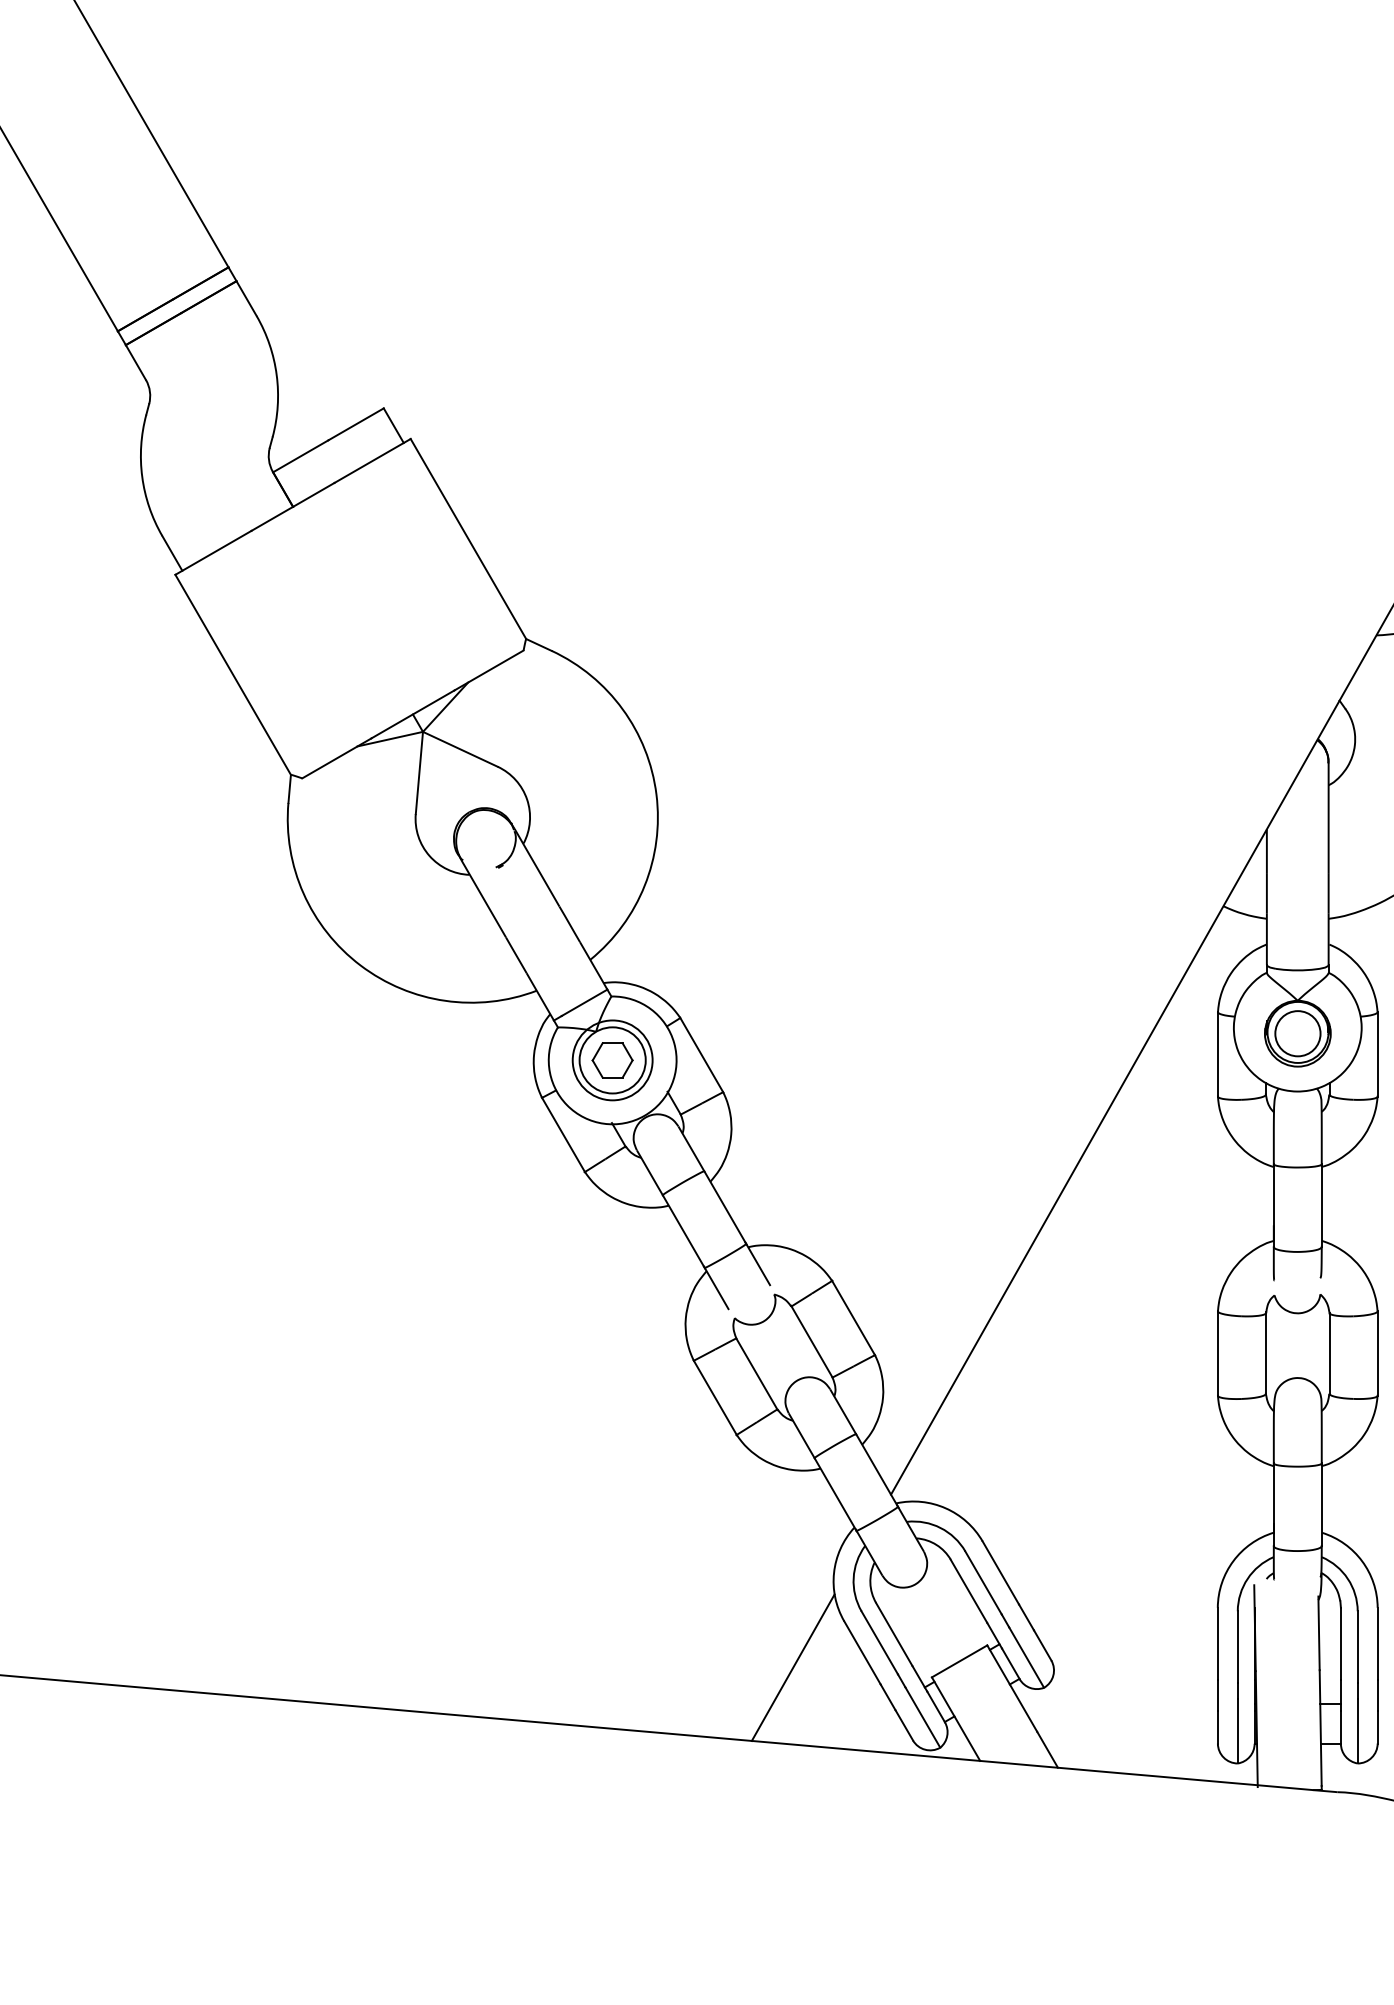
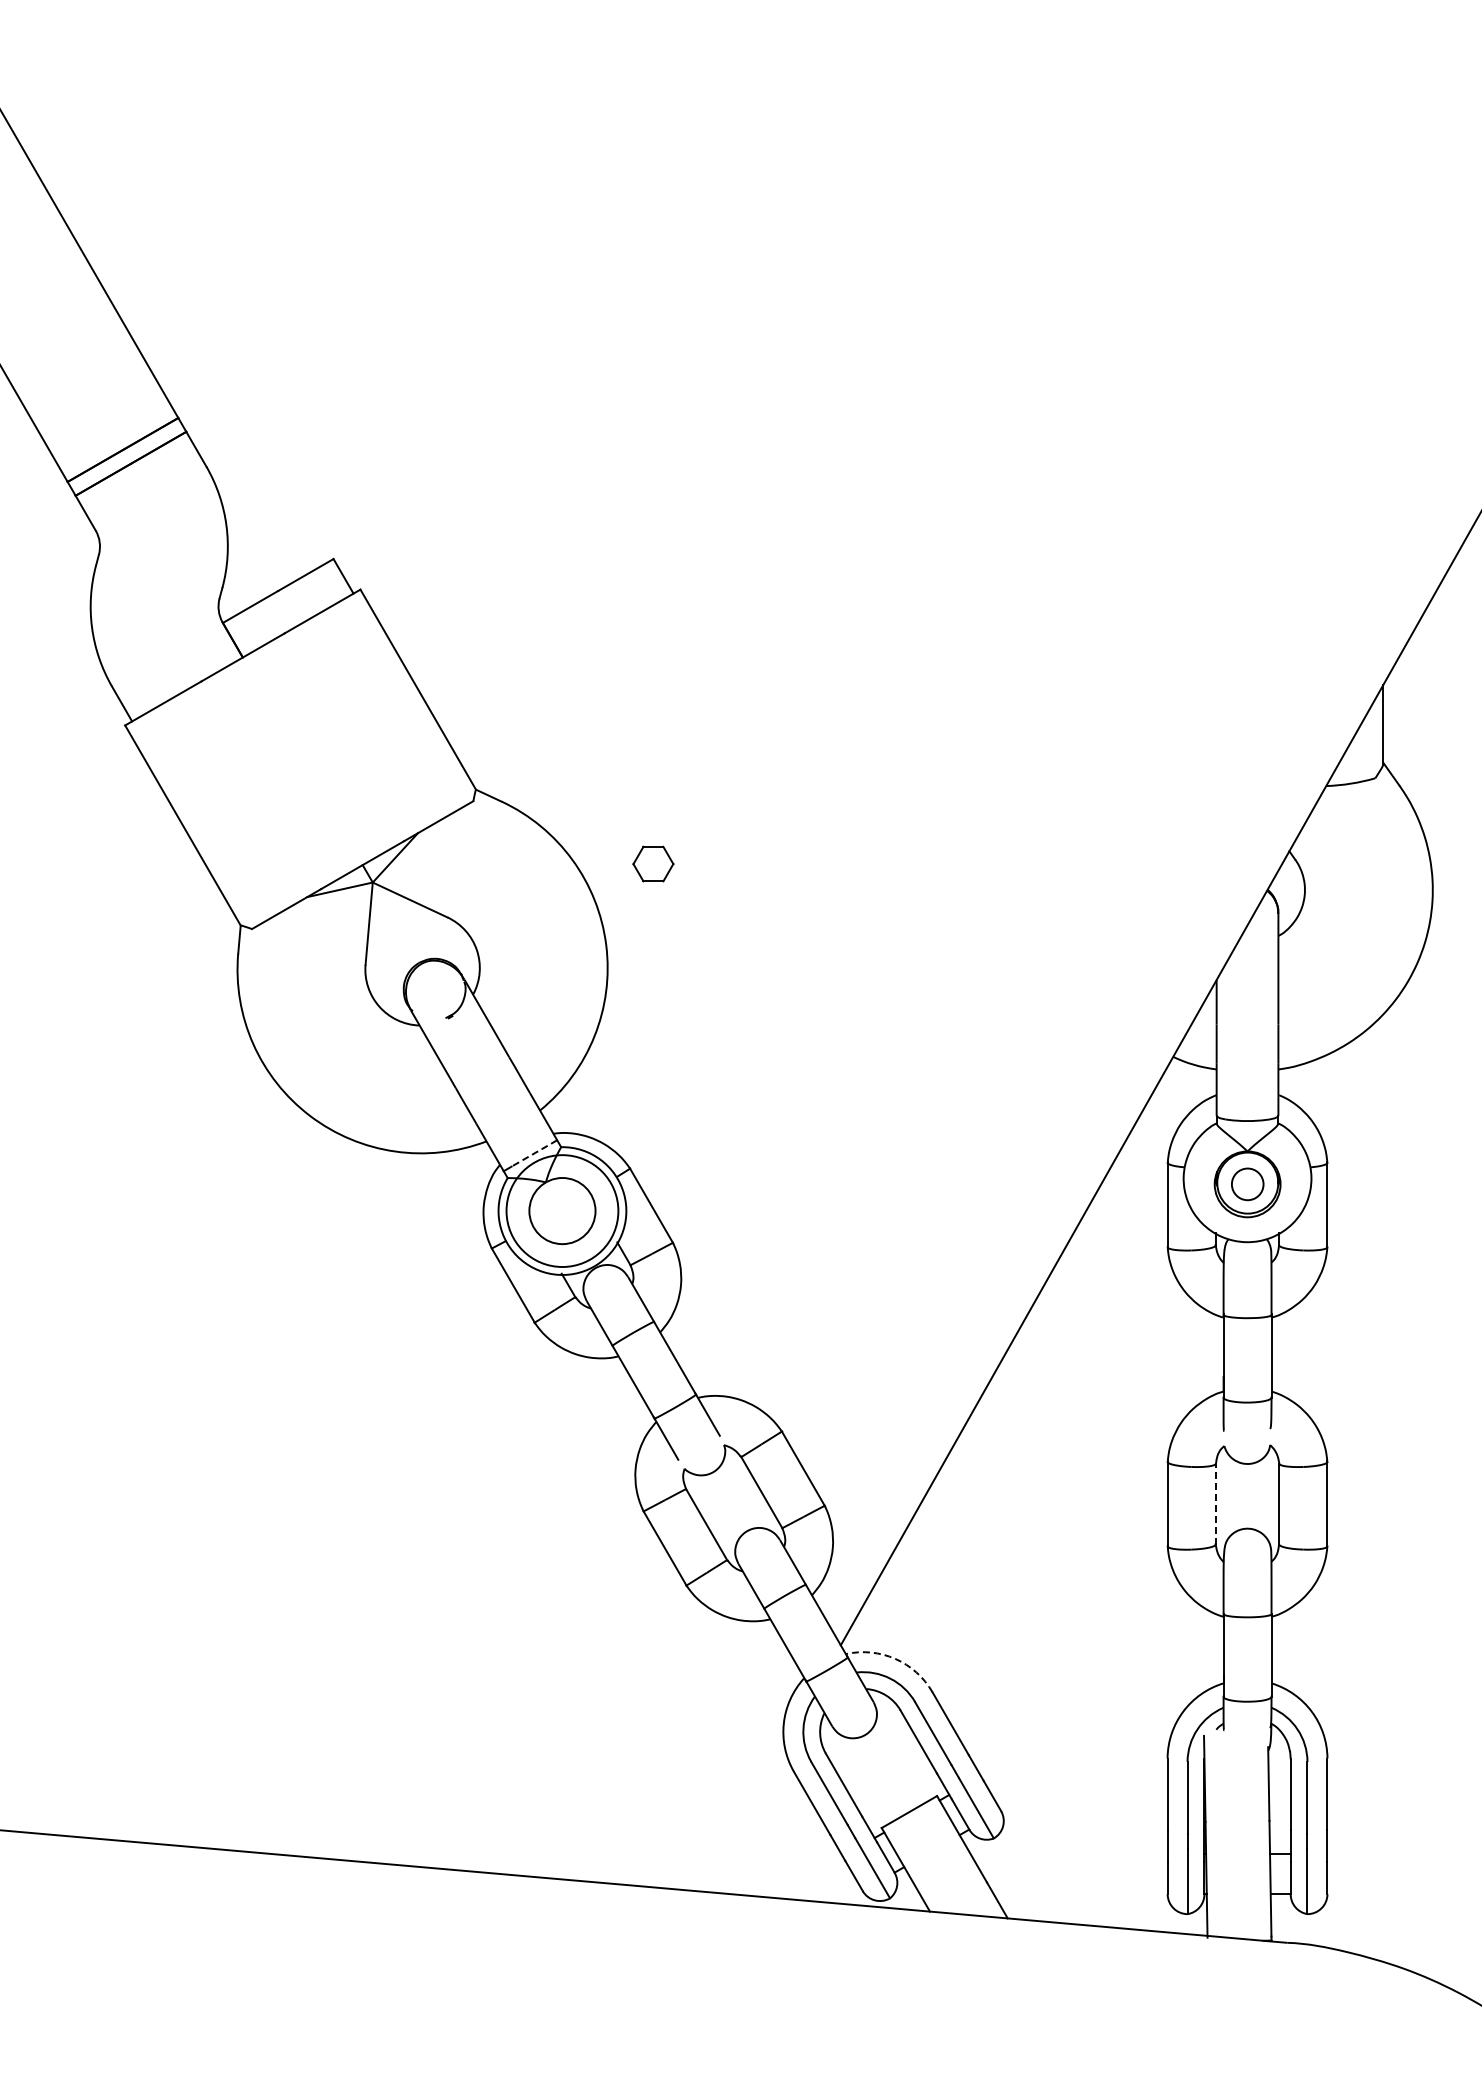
line: (583, 1002) -> (533, 1153), solid -> dashed
circle: (1297, 1032) -> (1247, 1183), size x0.7
part: (612, 1059) -> (653, 863), moved
circle: (612, 1060) -> (562, 1211), size x1.4
line: (1265, 1352) -> (1215, 1503), solid -> dashed
arc: (945, 1507) -> (895, 1658), solid -> dashed
line: (792, 1667) -> (742, 1818), removed

